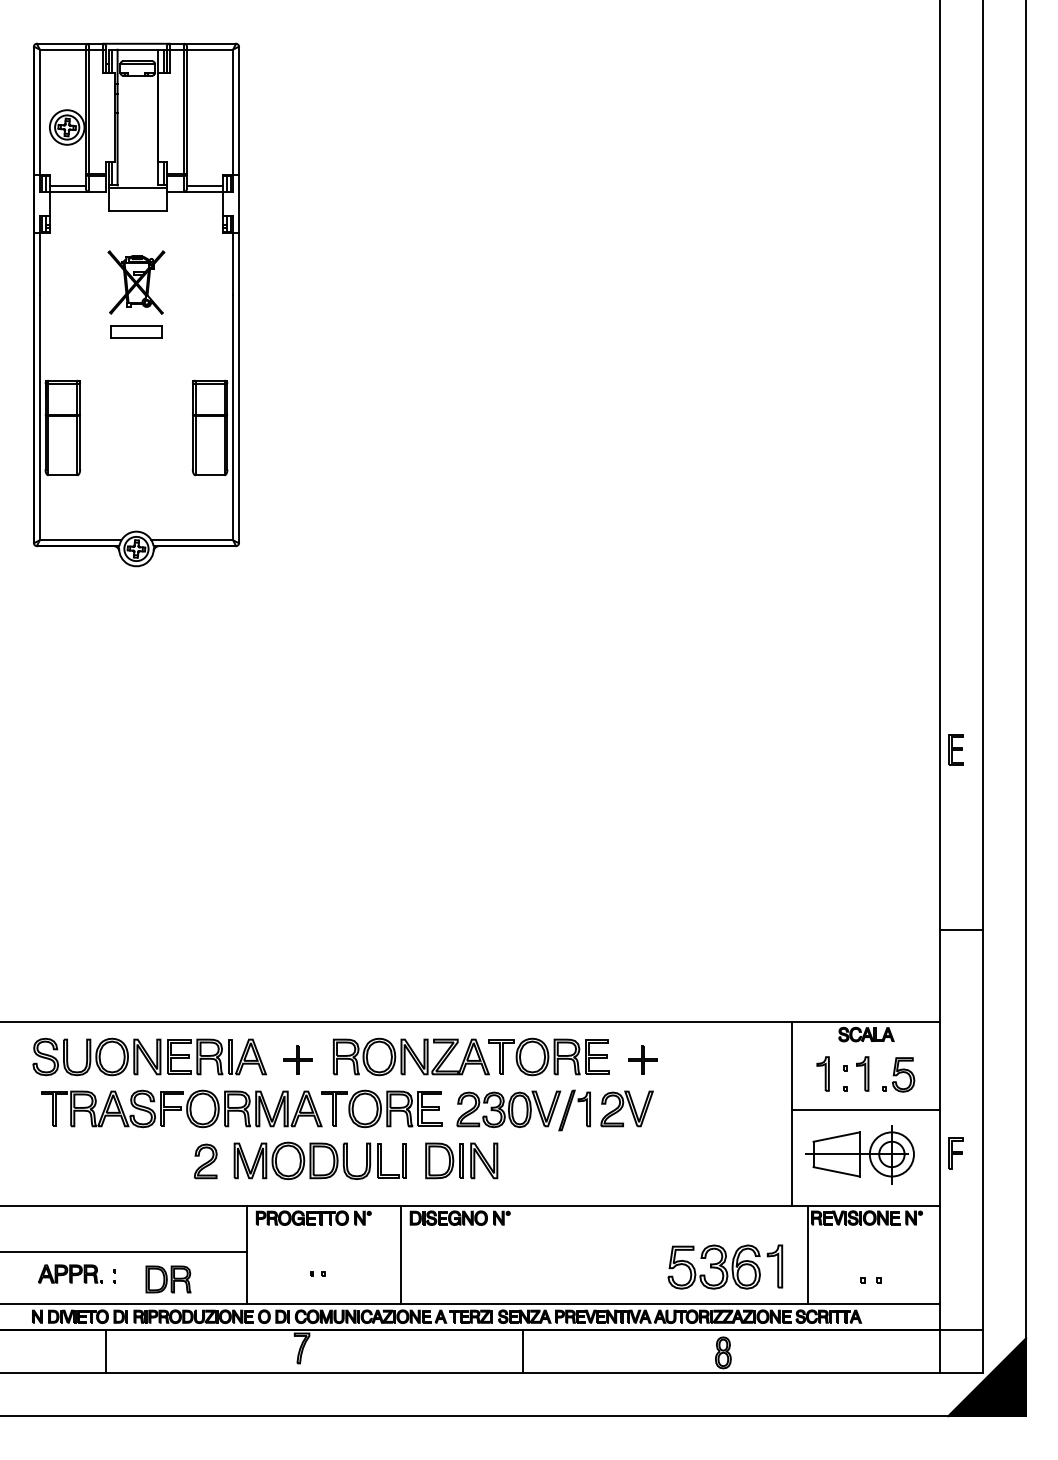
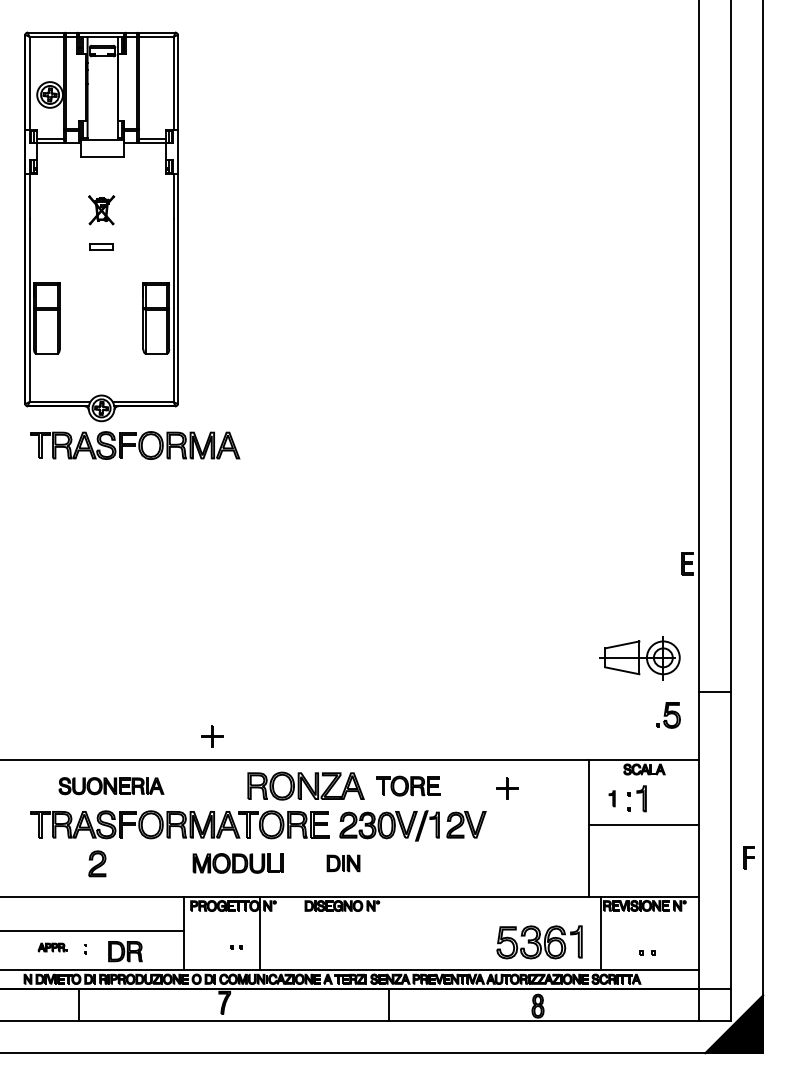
part: (136, 282) -> (101, 210), size x0.6
part: (136, 331) -> (101, 246), size x0.6
part: (181, 598) -> (135, 445), added
part: (955, 749) -> (686, 563), moved
part: (149, 1056) -> (111, 785), size x0.6
part: (548, 1056) -> (408, 785), size x0.7
part: (297, 1059) -> (212, 735), moved
part: (642, 1059) -> (506, 788), moved
part: (822, 1073) -> (611, 798), size x0.6
part: (898, 1074) -> (668, 715), moved
part: (955, 1153) -> (748, 857), moved
part: (859, 1154) -> (639, 657), moved
part: (319, 1160) -> (237, 863), size x0.7
part: (461, 1160) -> (343, 863), size x0.6
part: (205, 1161) -> (97, 863), moved
line: (400, 1254) -> (260, 933), moved
part: (70, 1273) -> (52, 947), size x0.6

